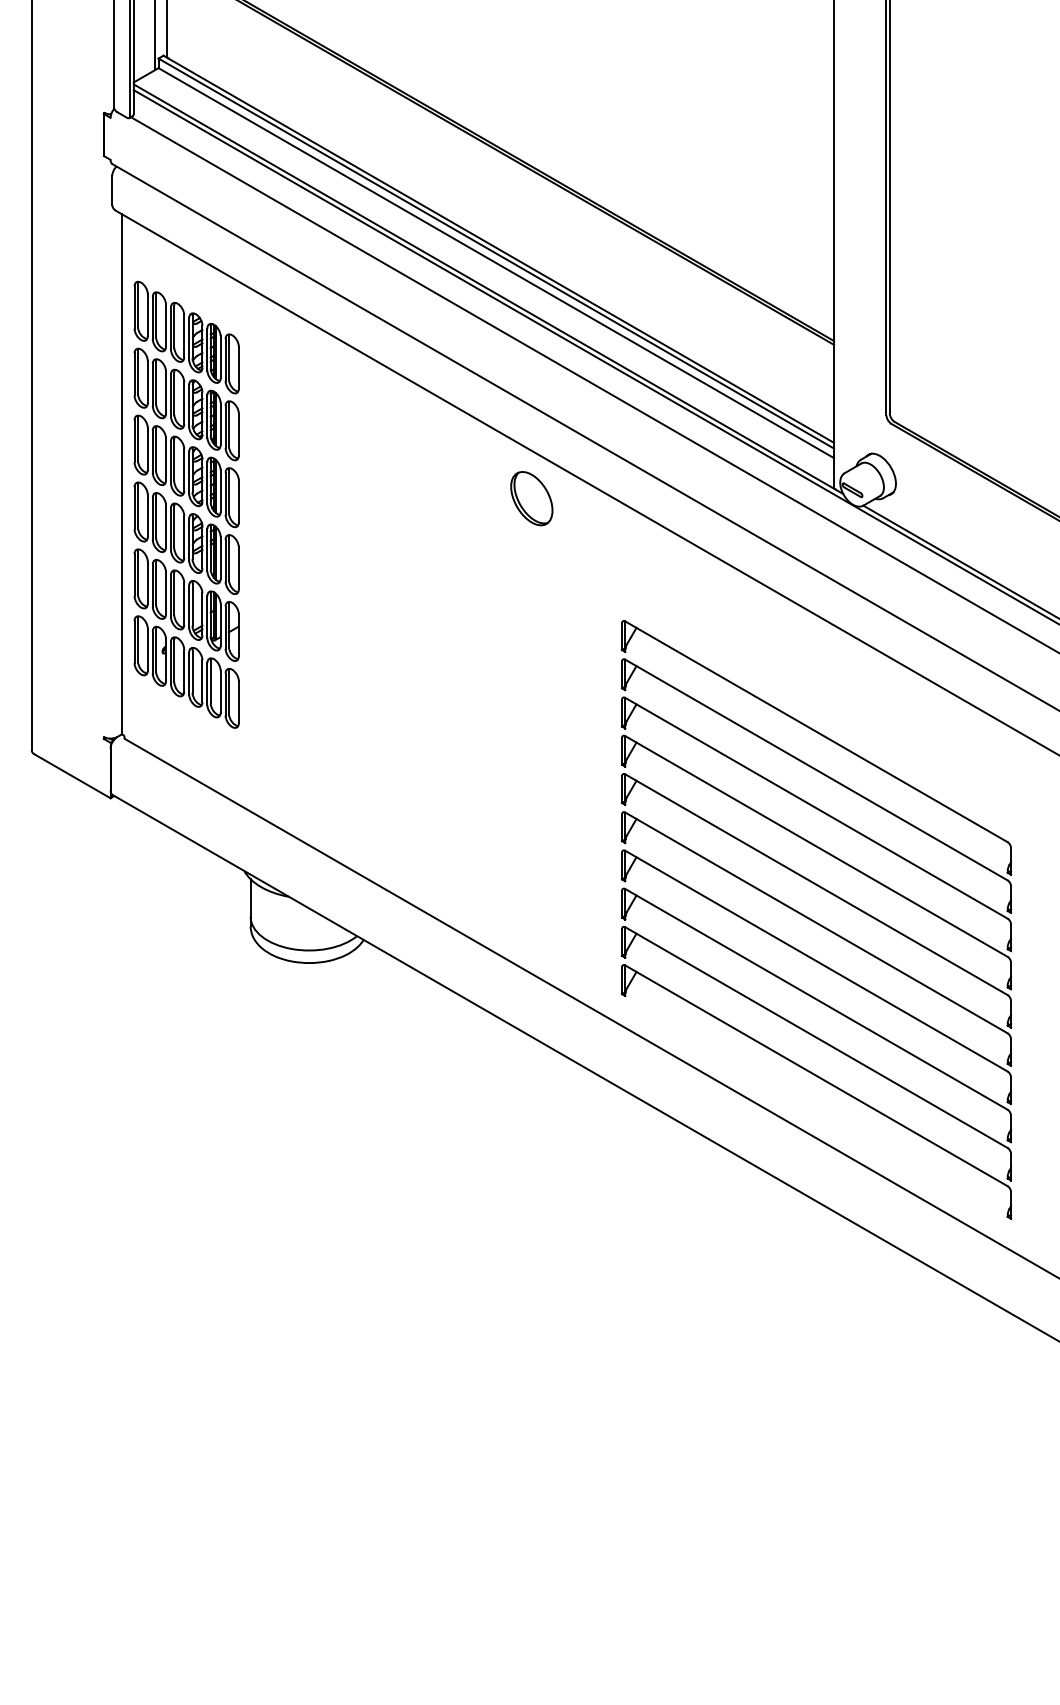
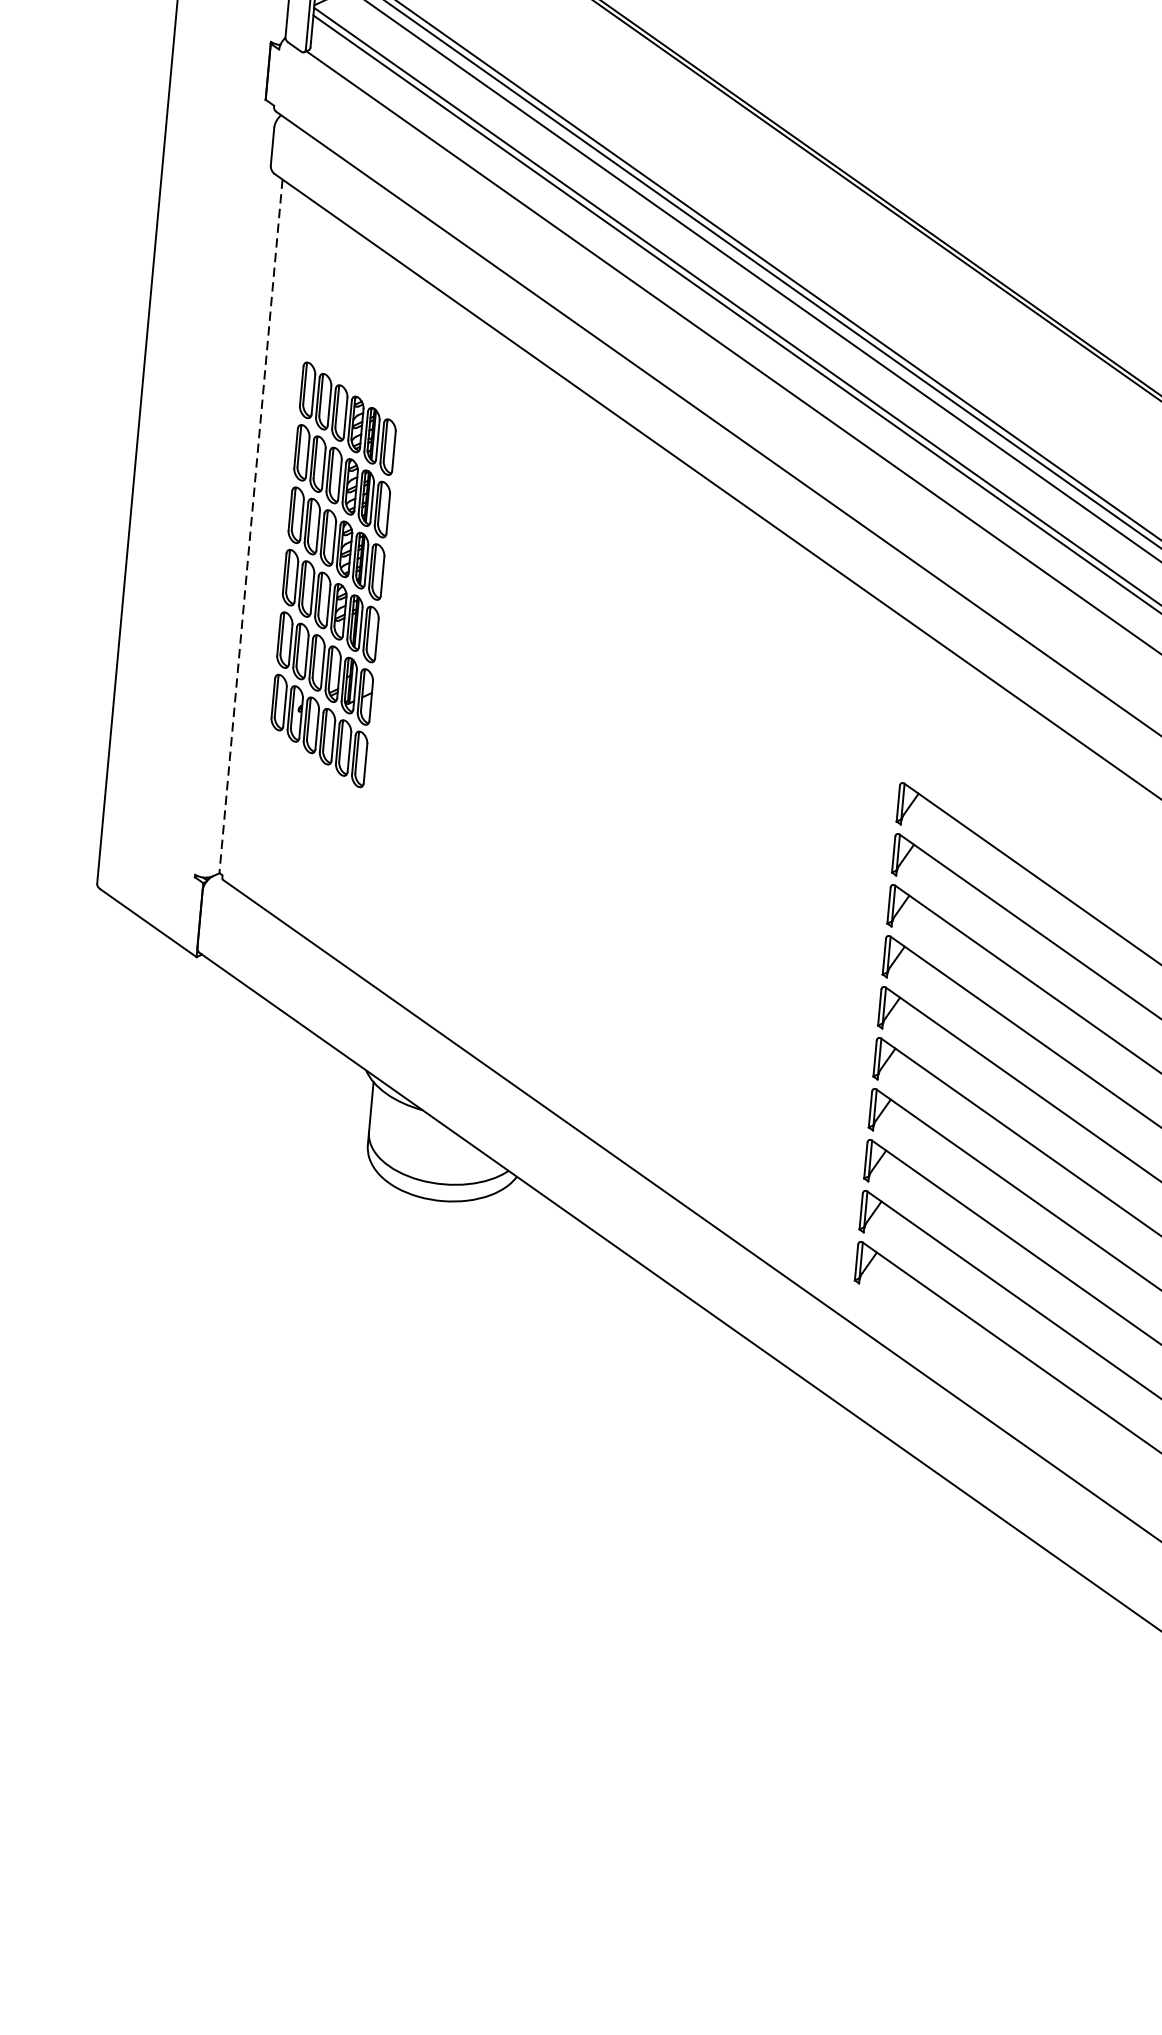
line: (121, 473) -> (250, 525), solid -> dashed
part: (531, 498) -> (794, 608), removed
part: (186, 504) -> (333, 574), size x0.7

